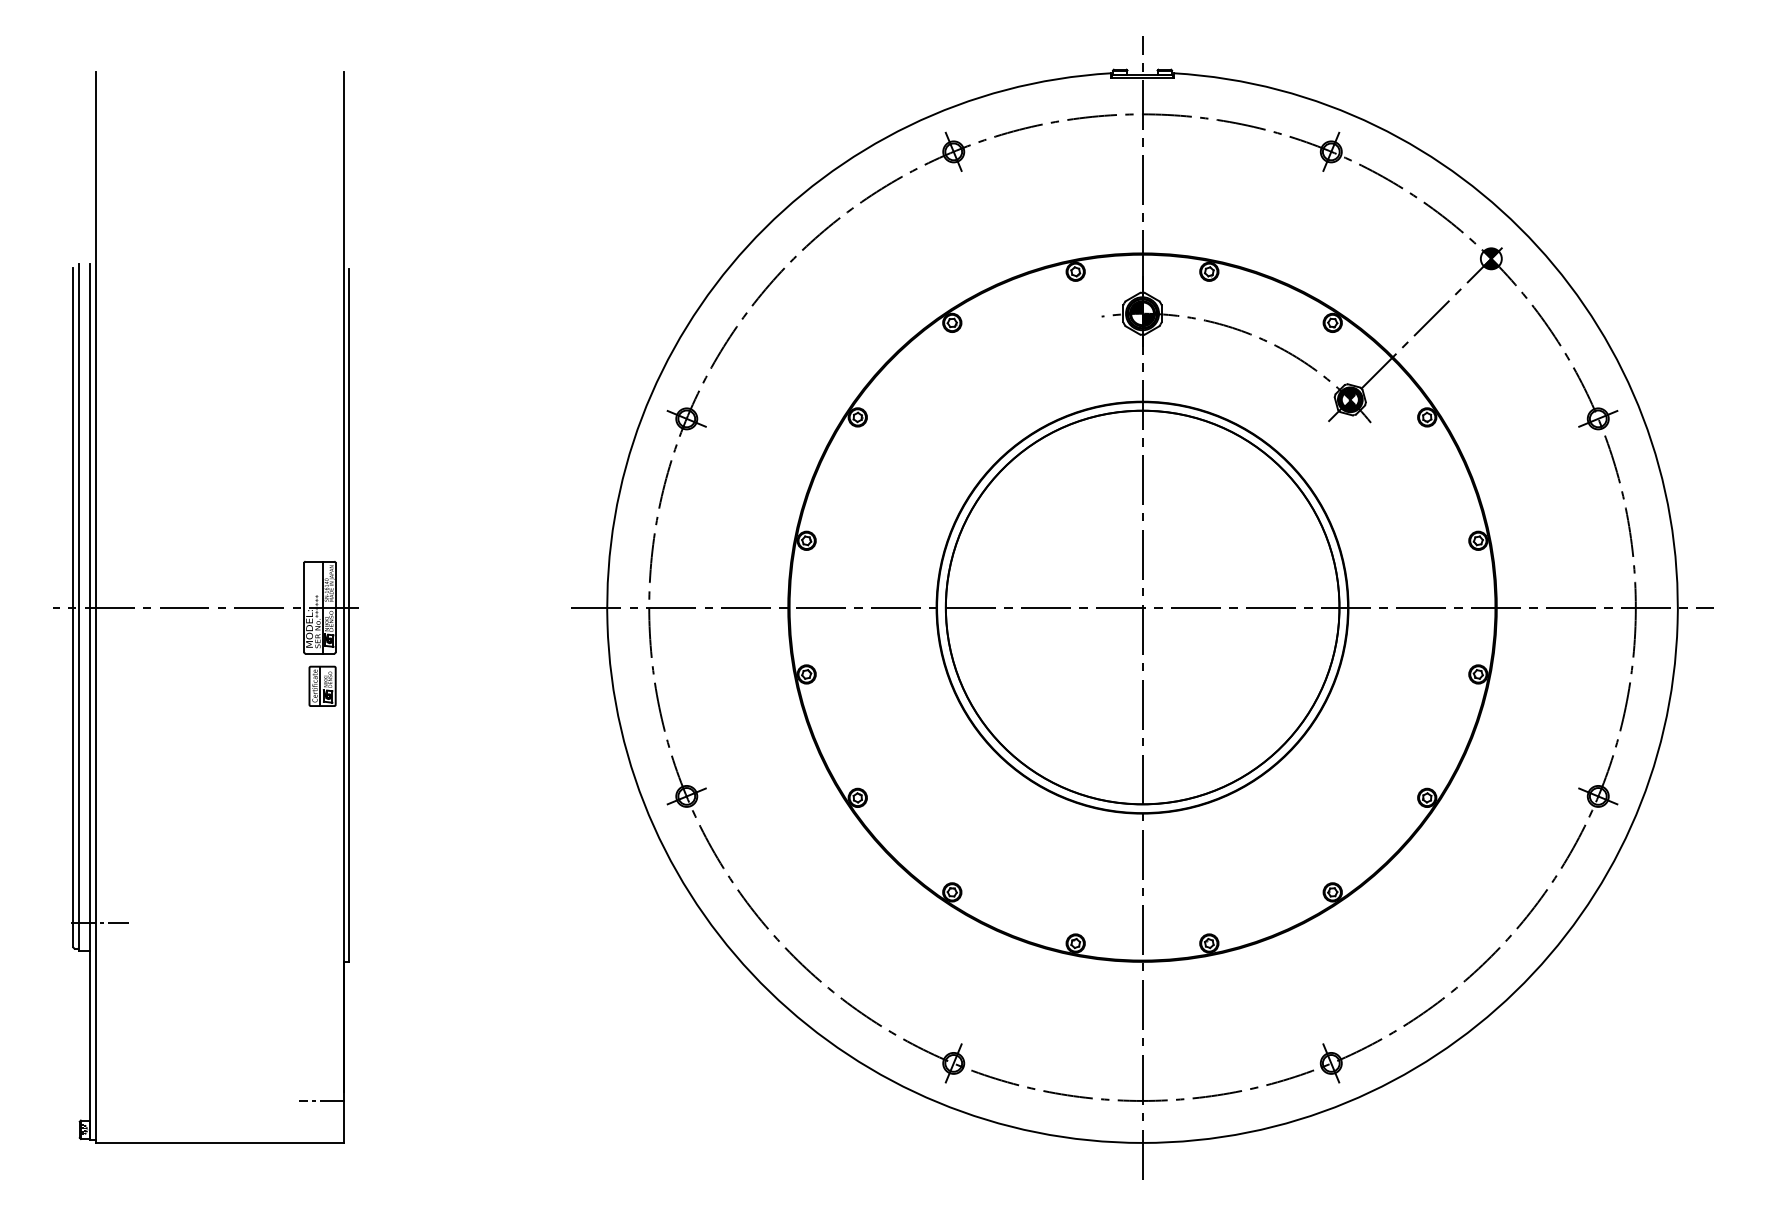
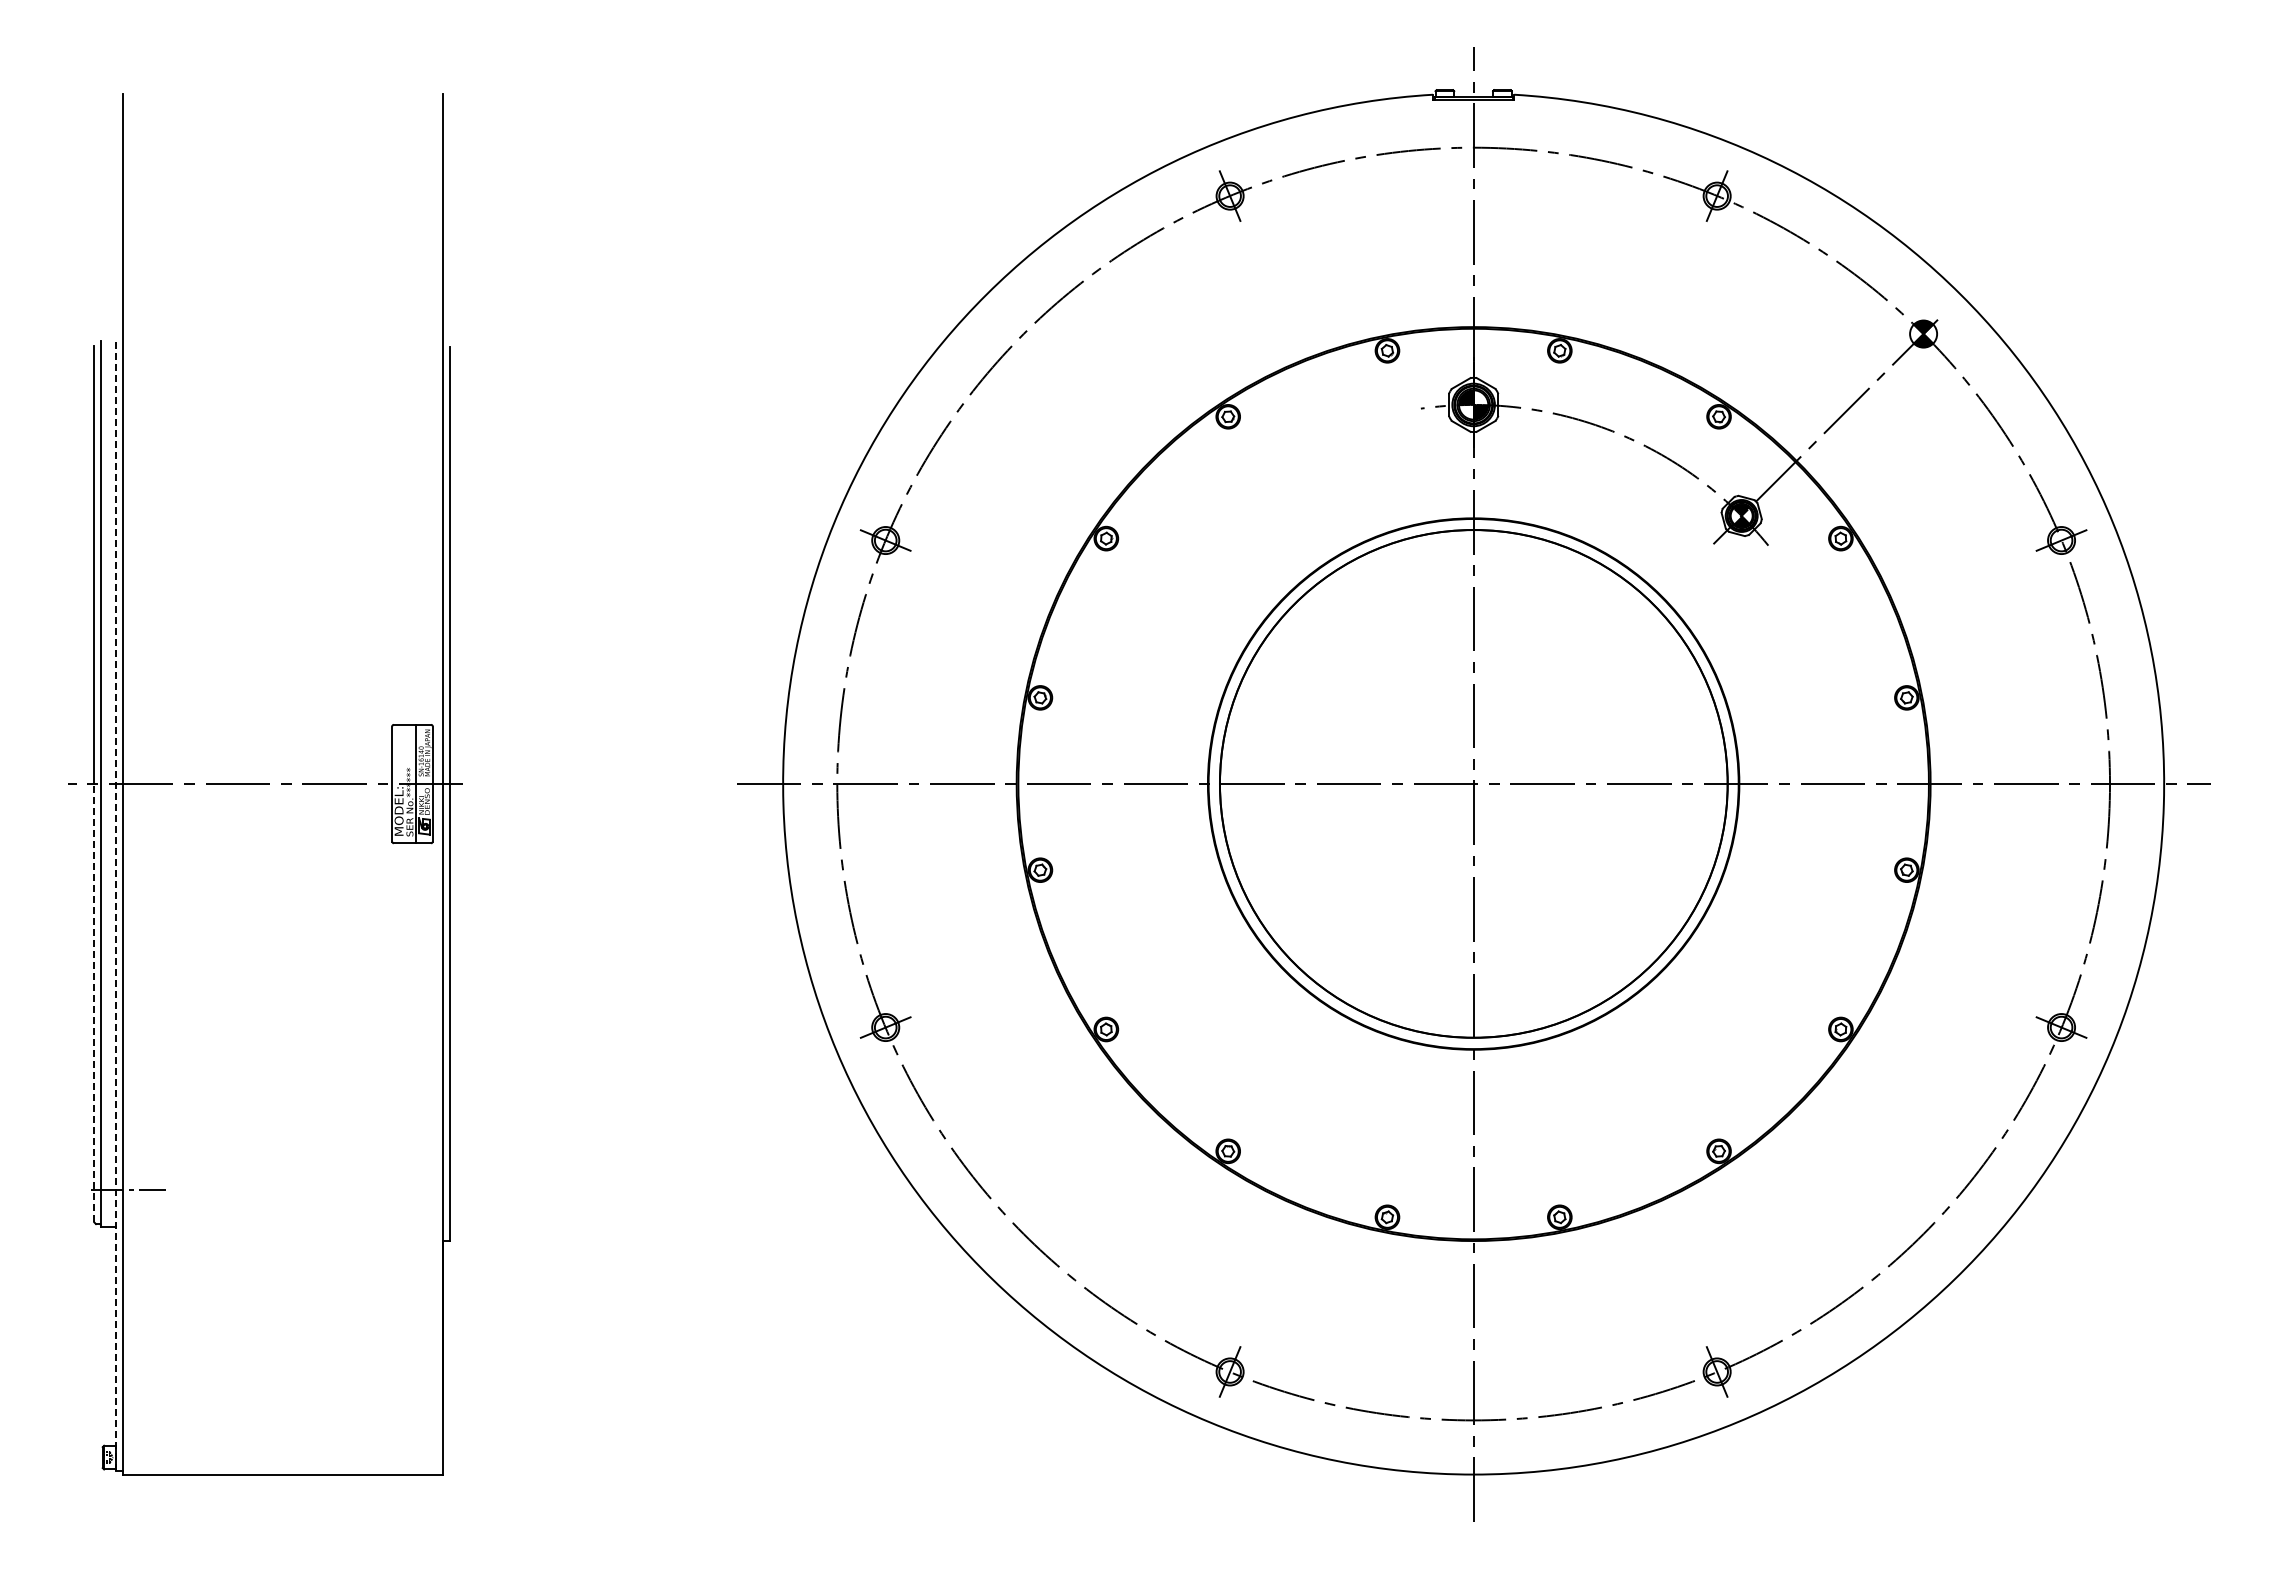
part: (322, 686) -> (415, 885), removed
line: (90, 701) -> (116, 905), solid -> dashed
line: (73, 776) -> (94, 1002), solid -> dashed
line: (321, 1101) -> (414, 1420), removed

